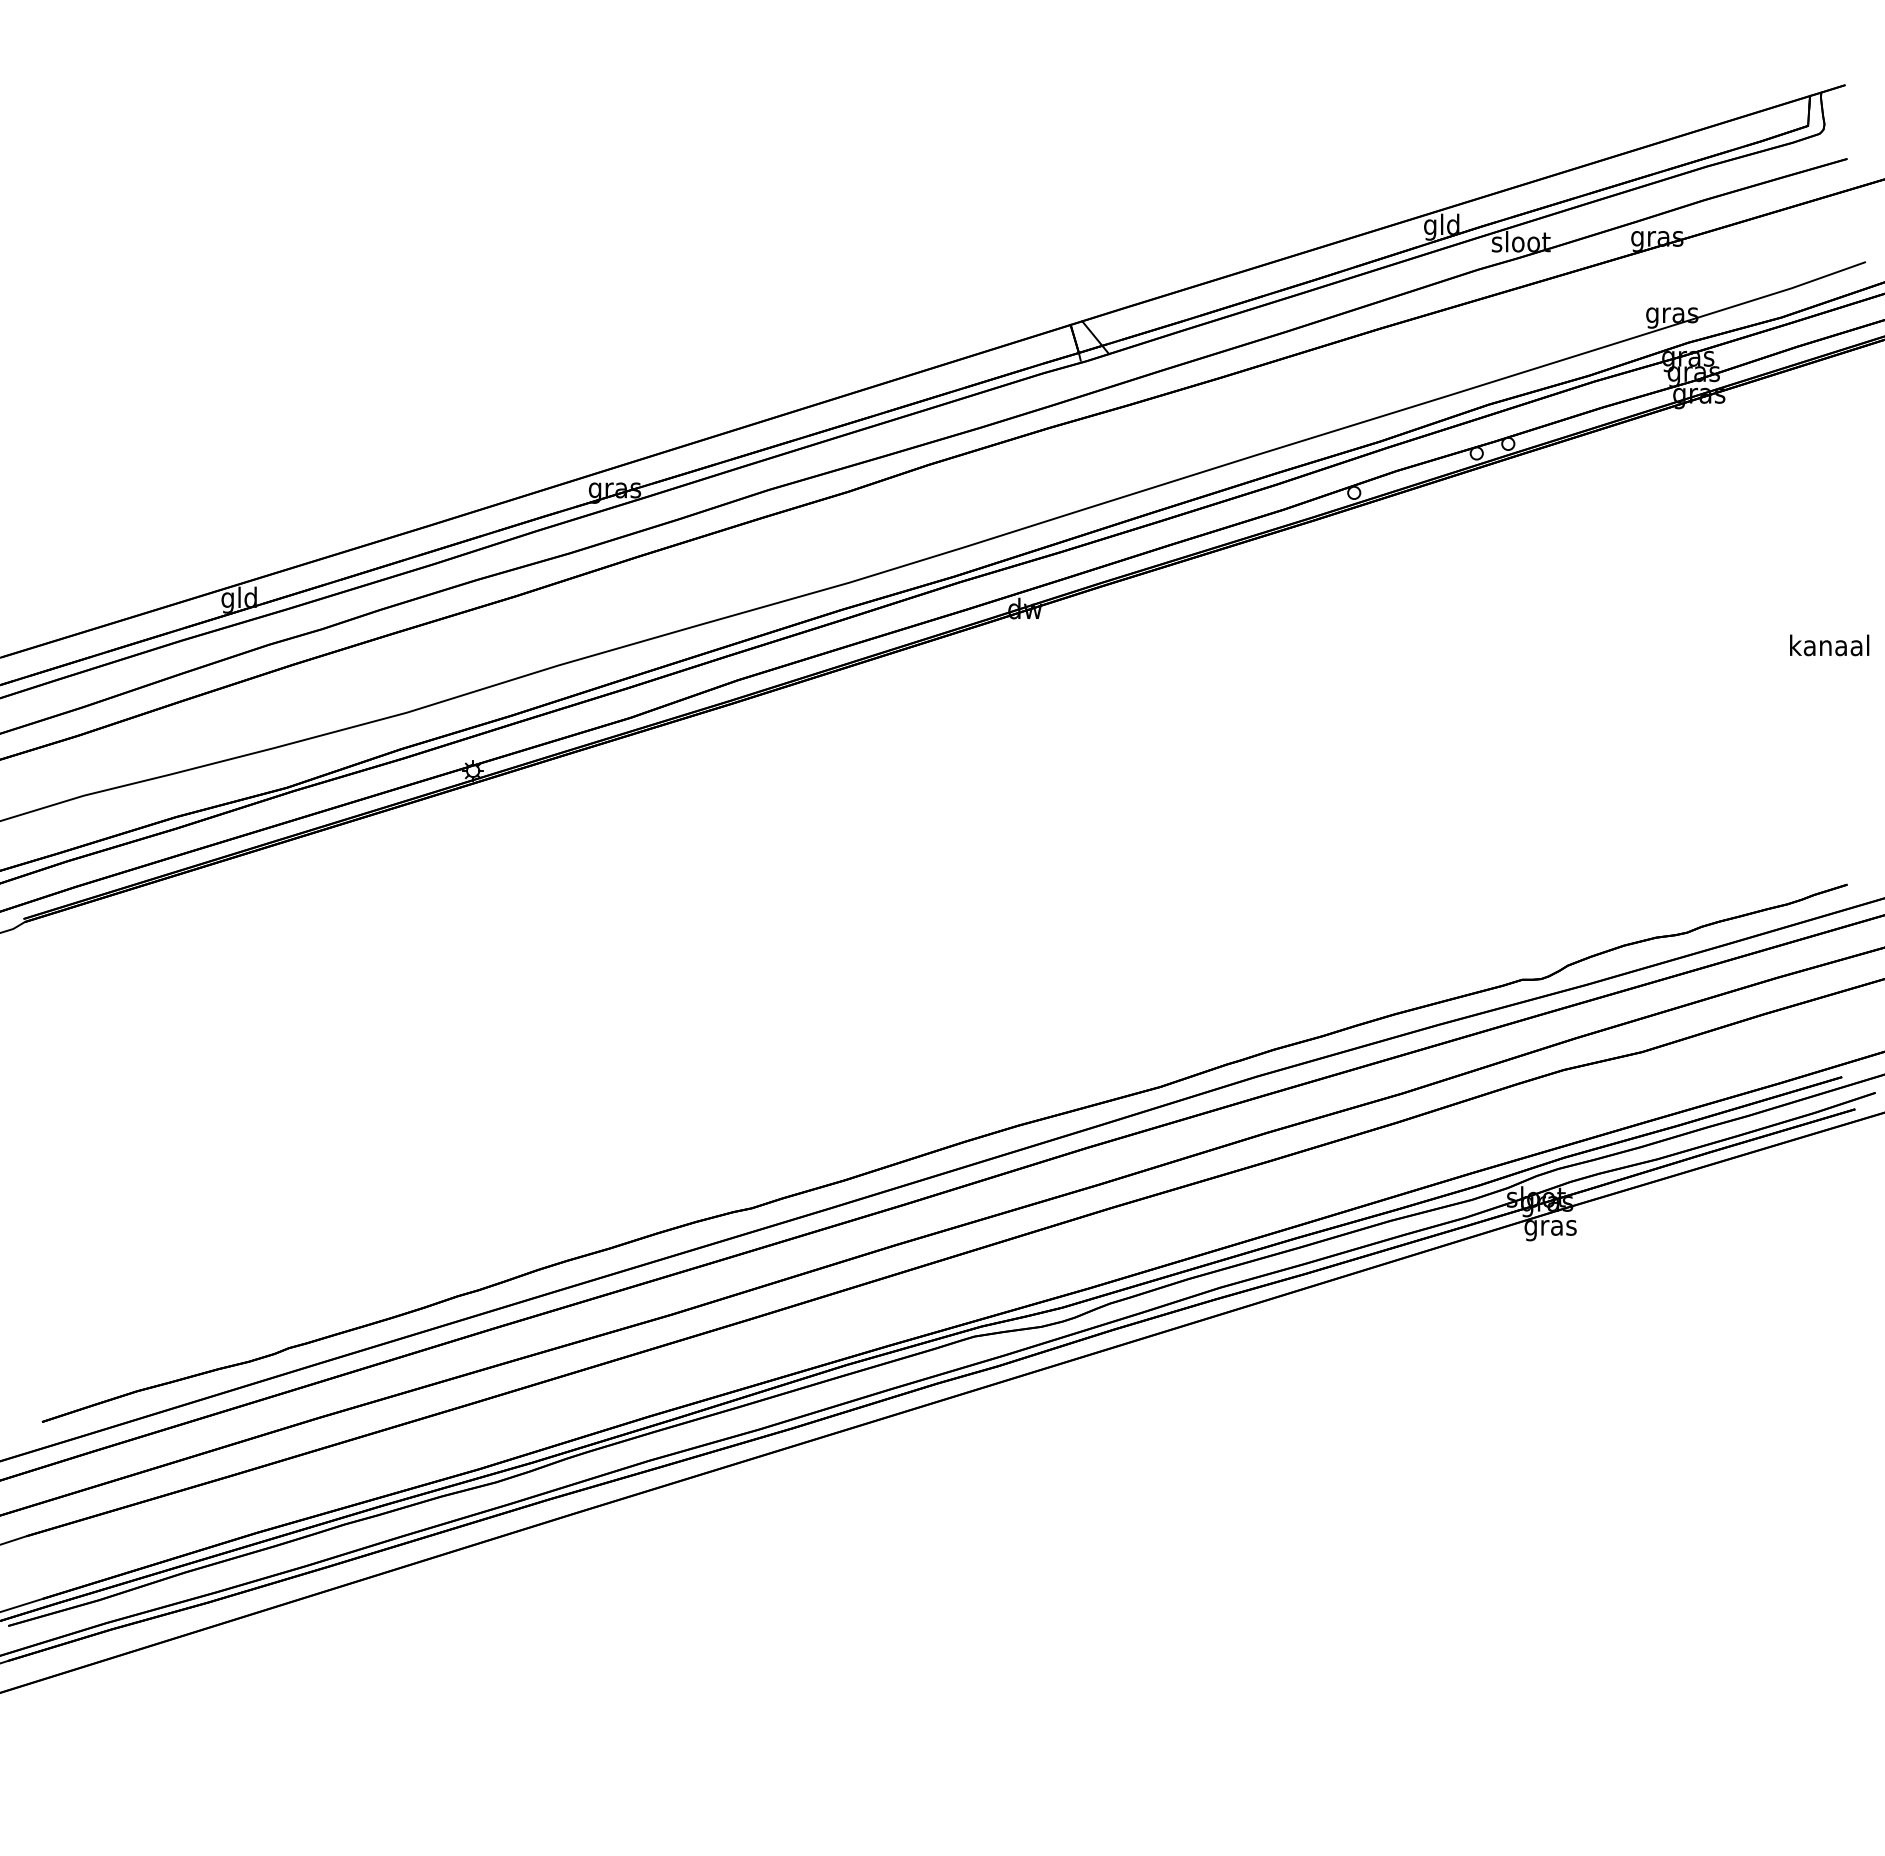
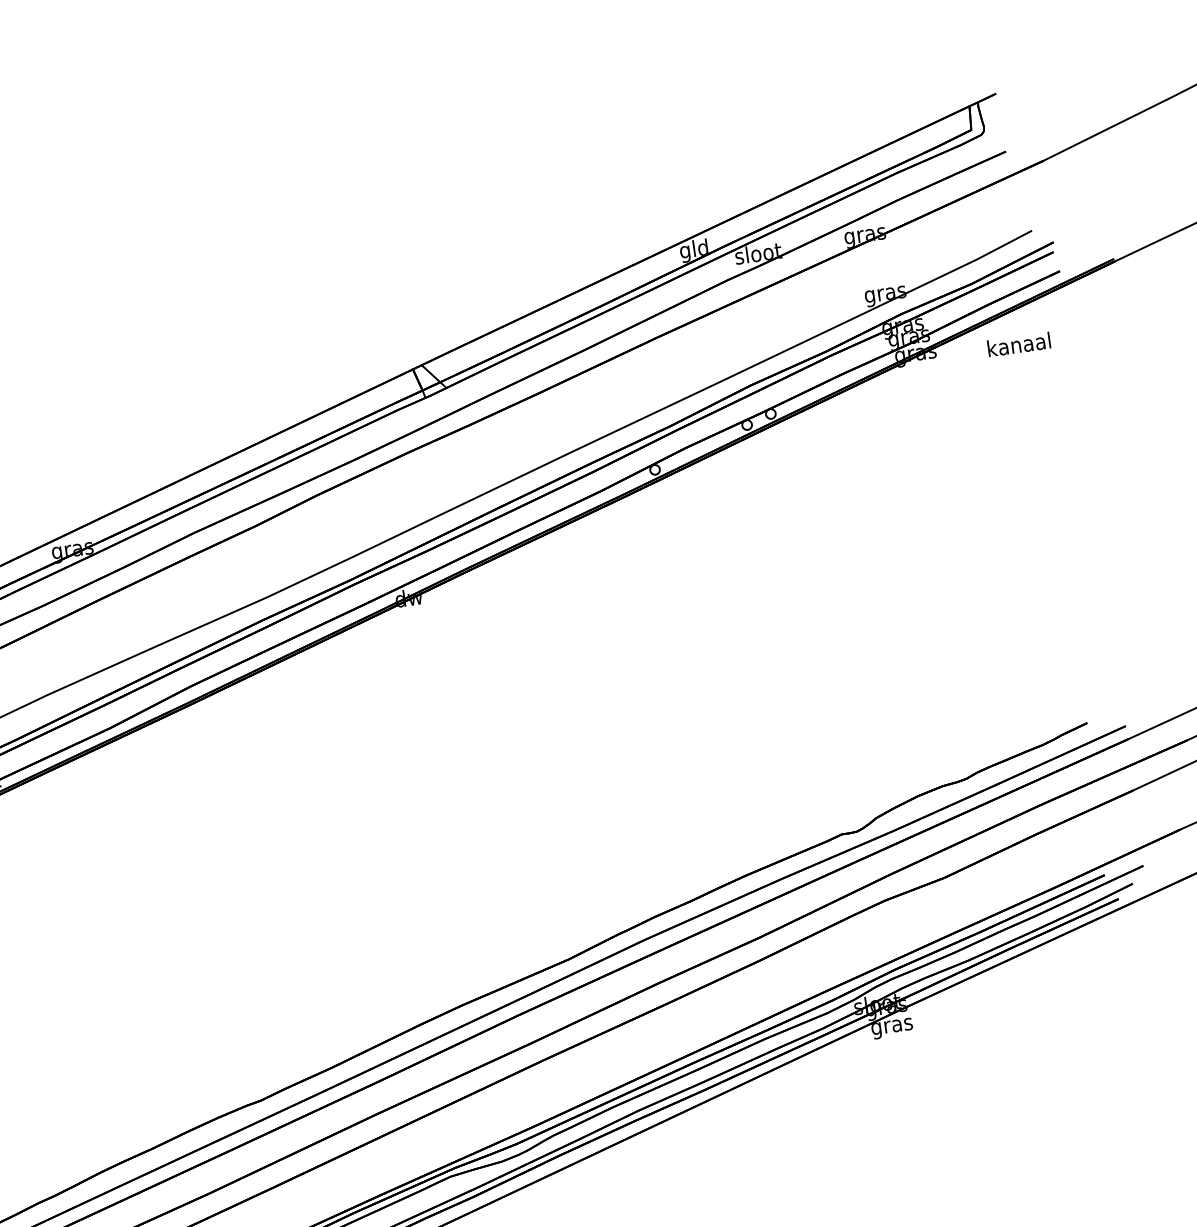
text: (1829, 645) -> (1019, 344), moved

